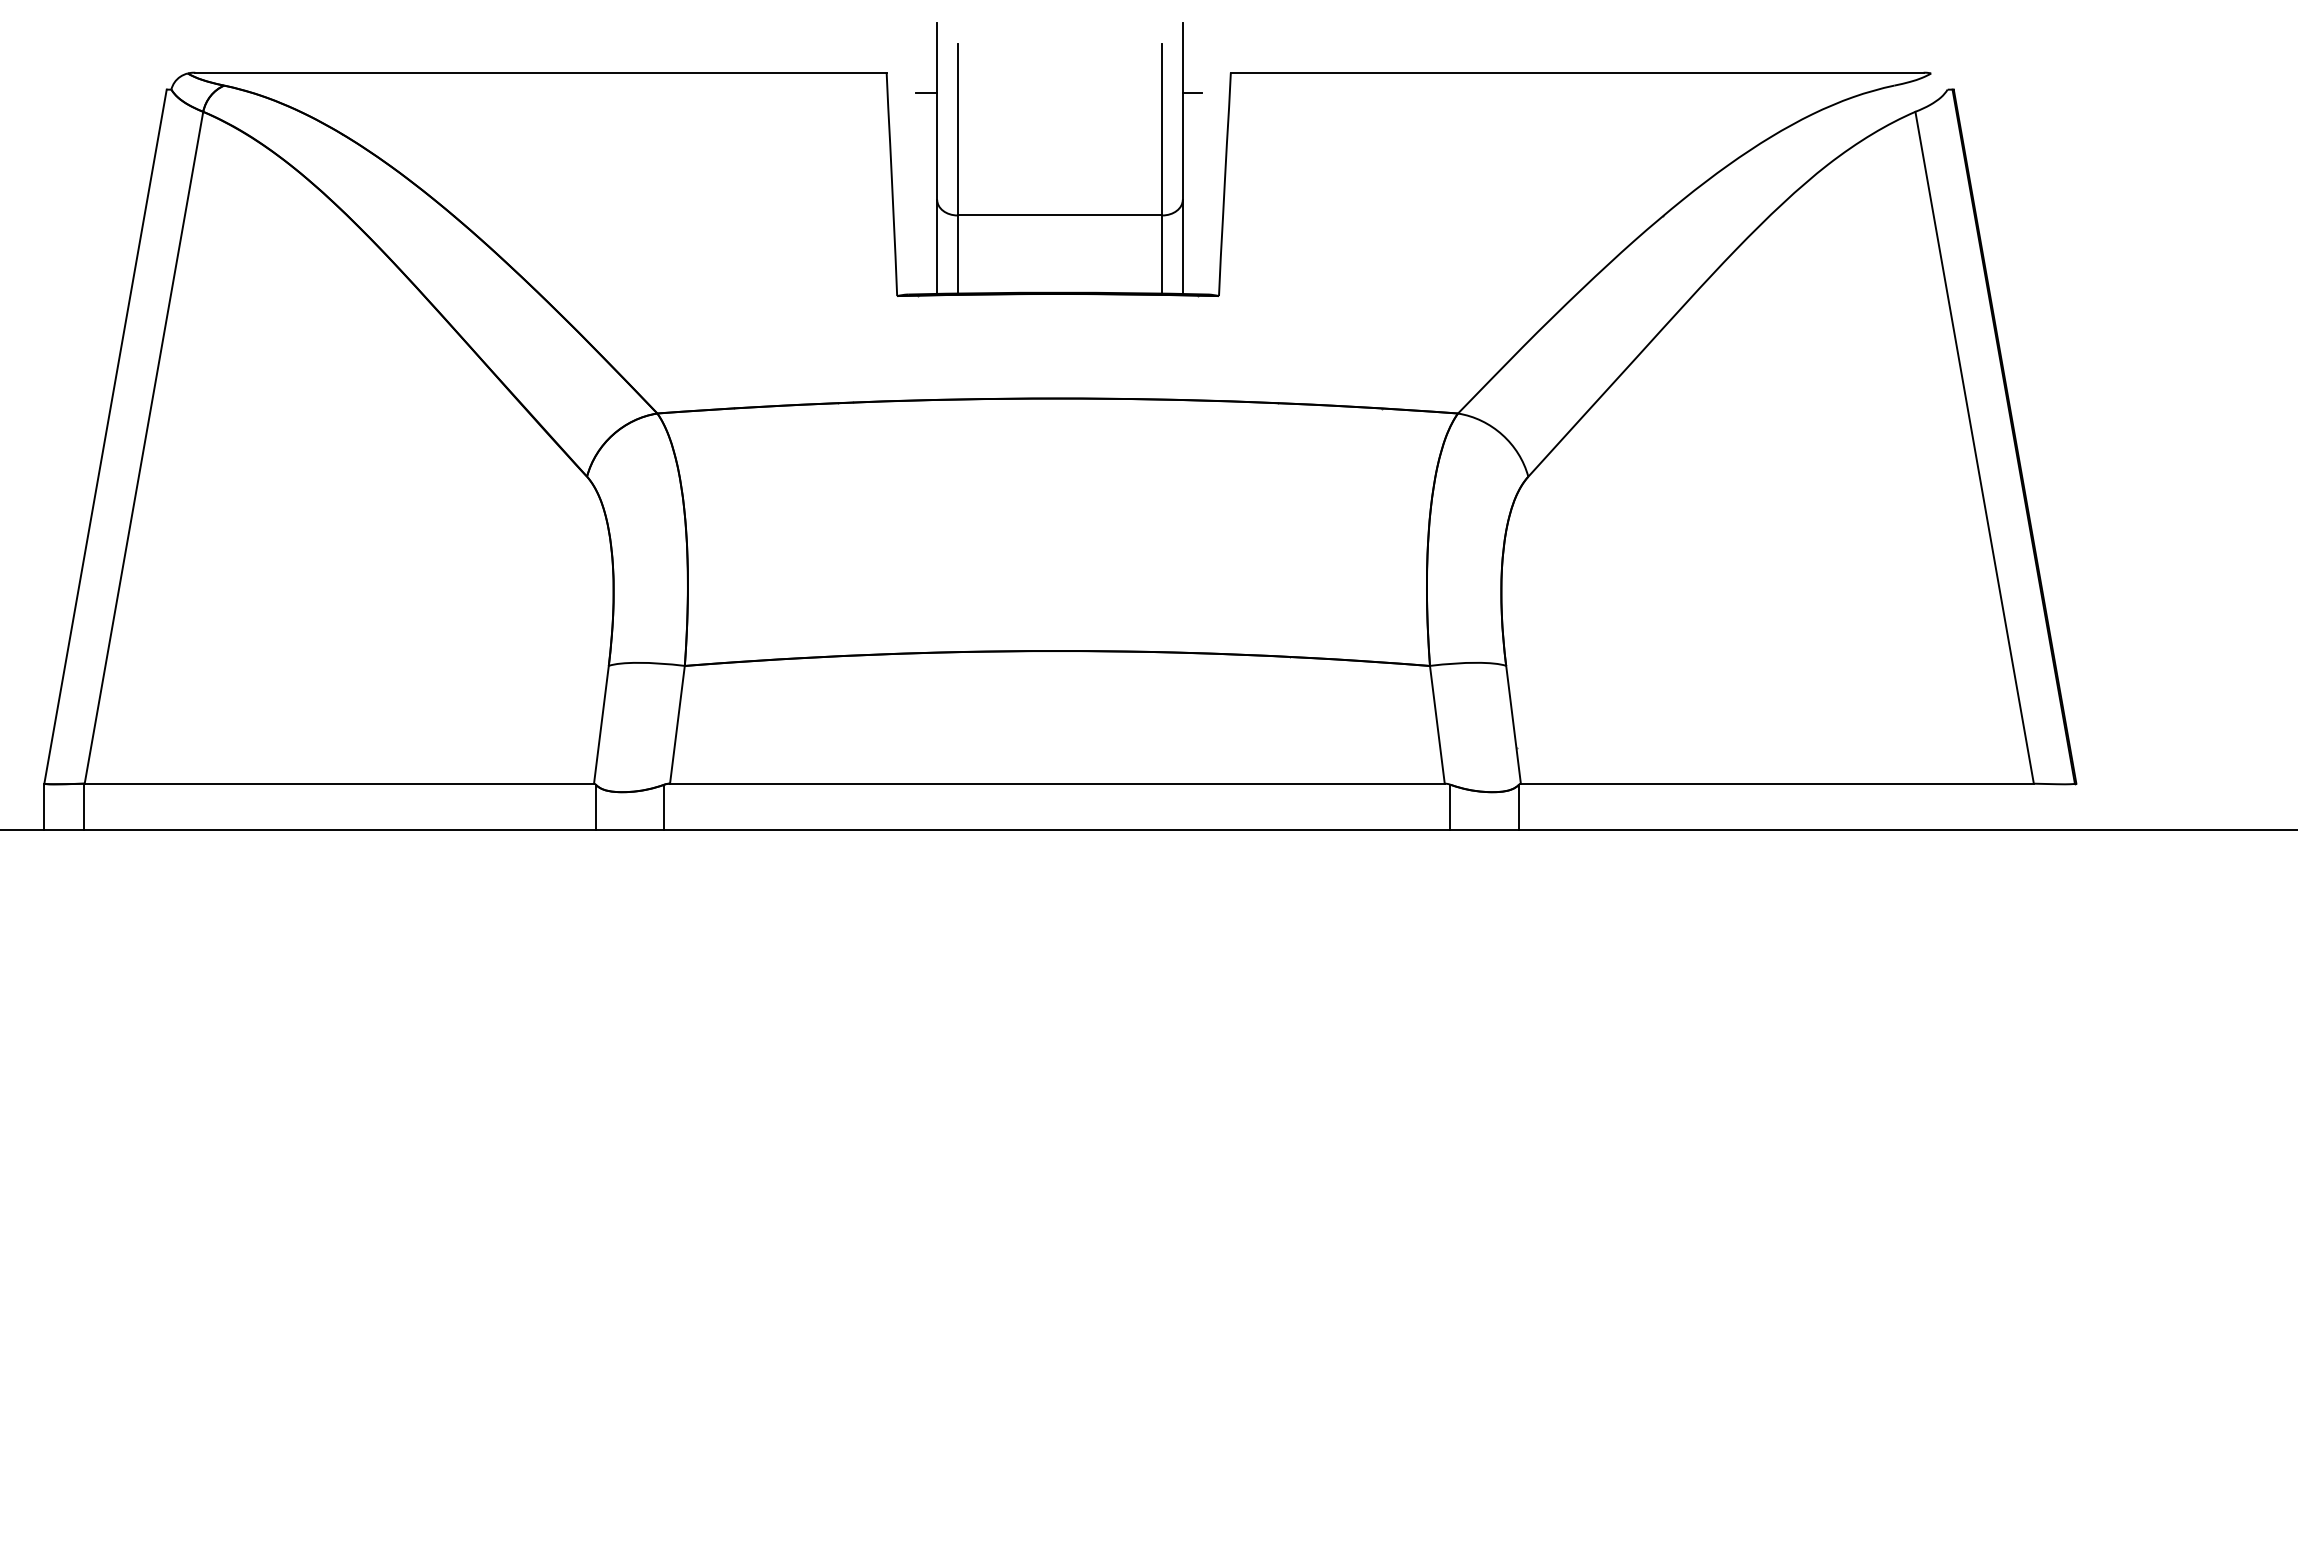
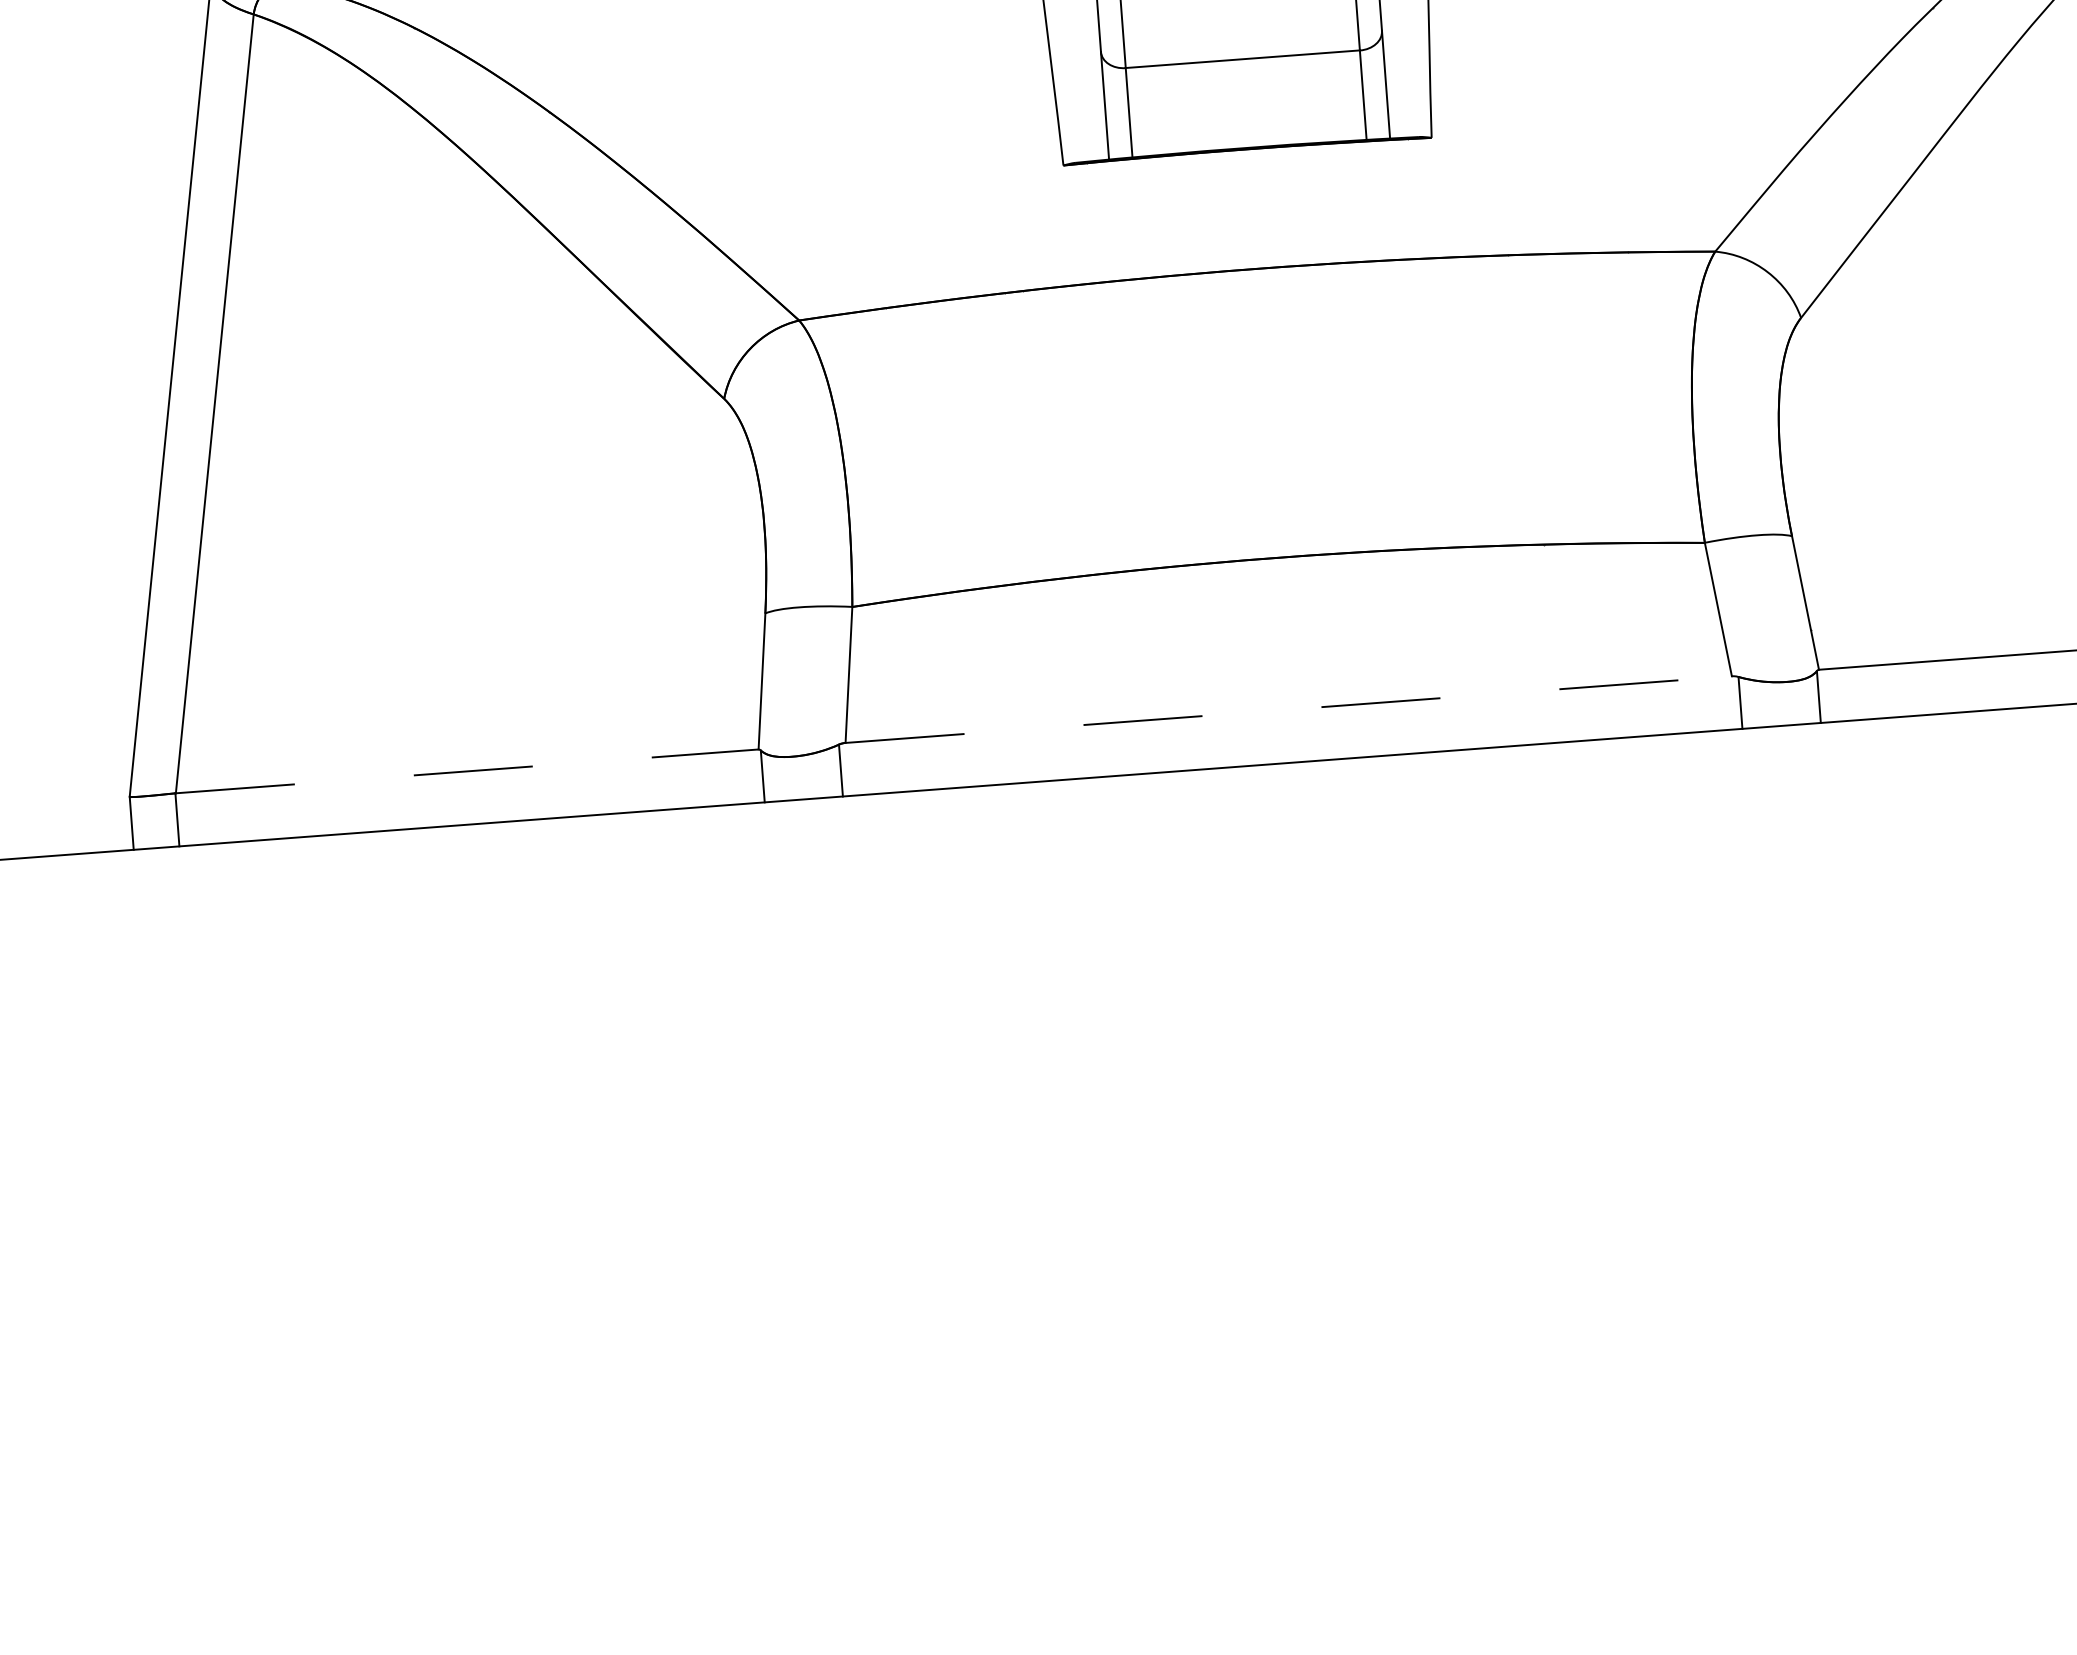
line: (339, 783) -> (467, 771), solid -> dashed
line: (1057, 783) -> (1288, 709), solid -> dashed

